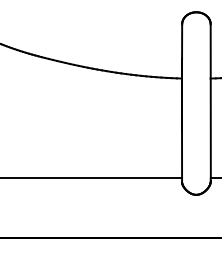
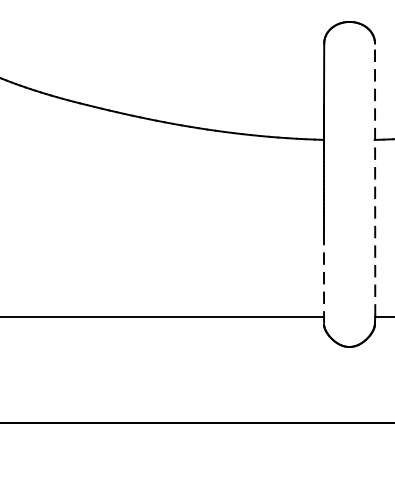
line: (210, 101) -> (374, 180), solid -> dashed
line: (182, 156) -> (324, 278), solid -> dashed

